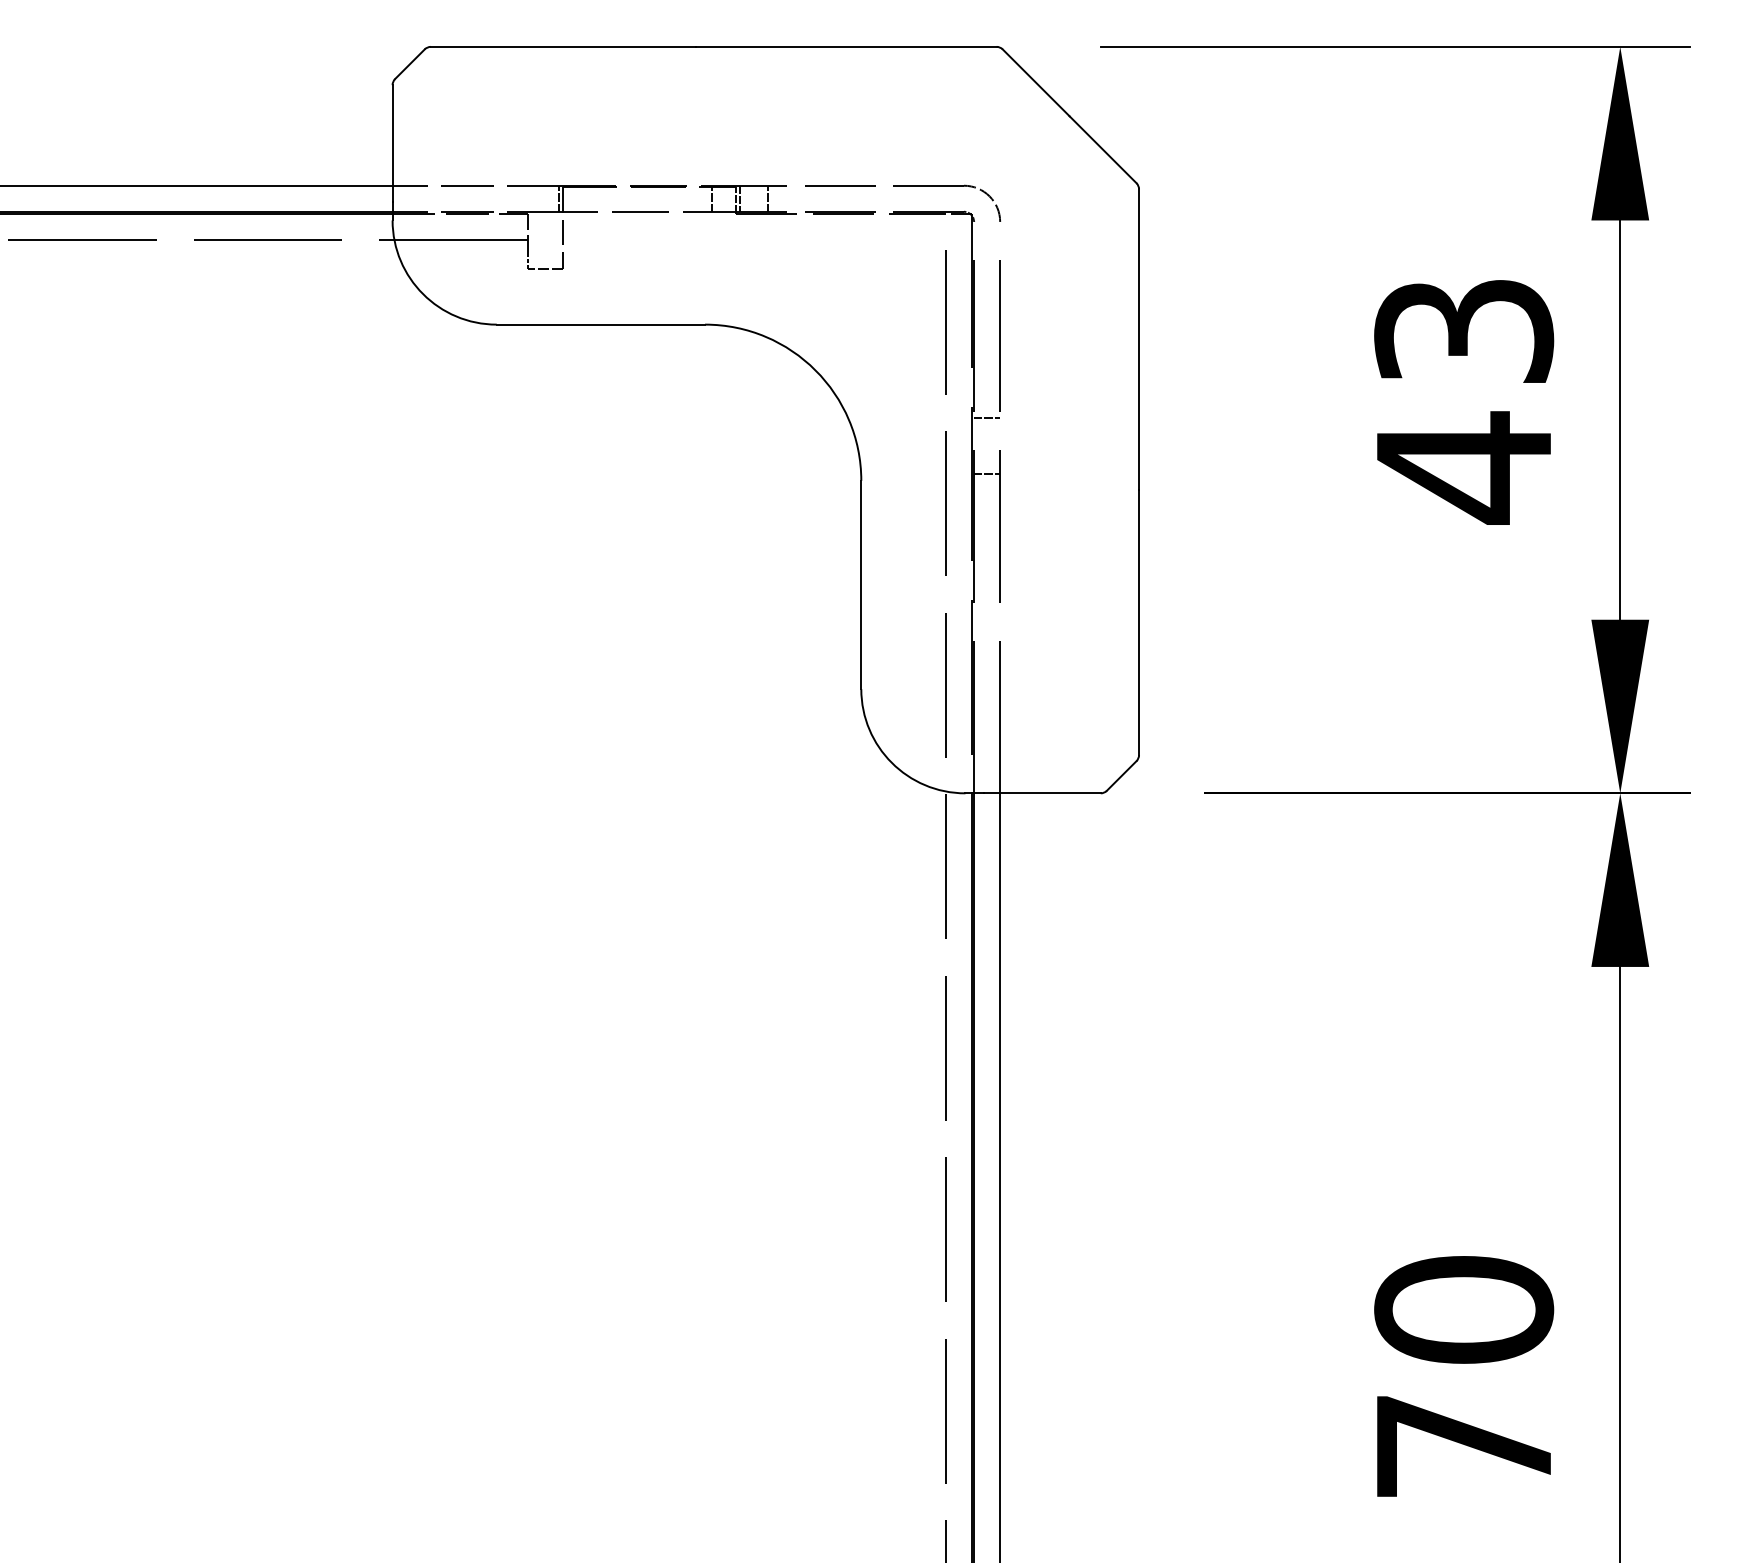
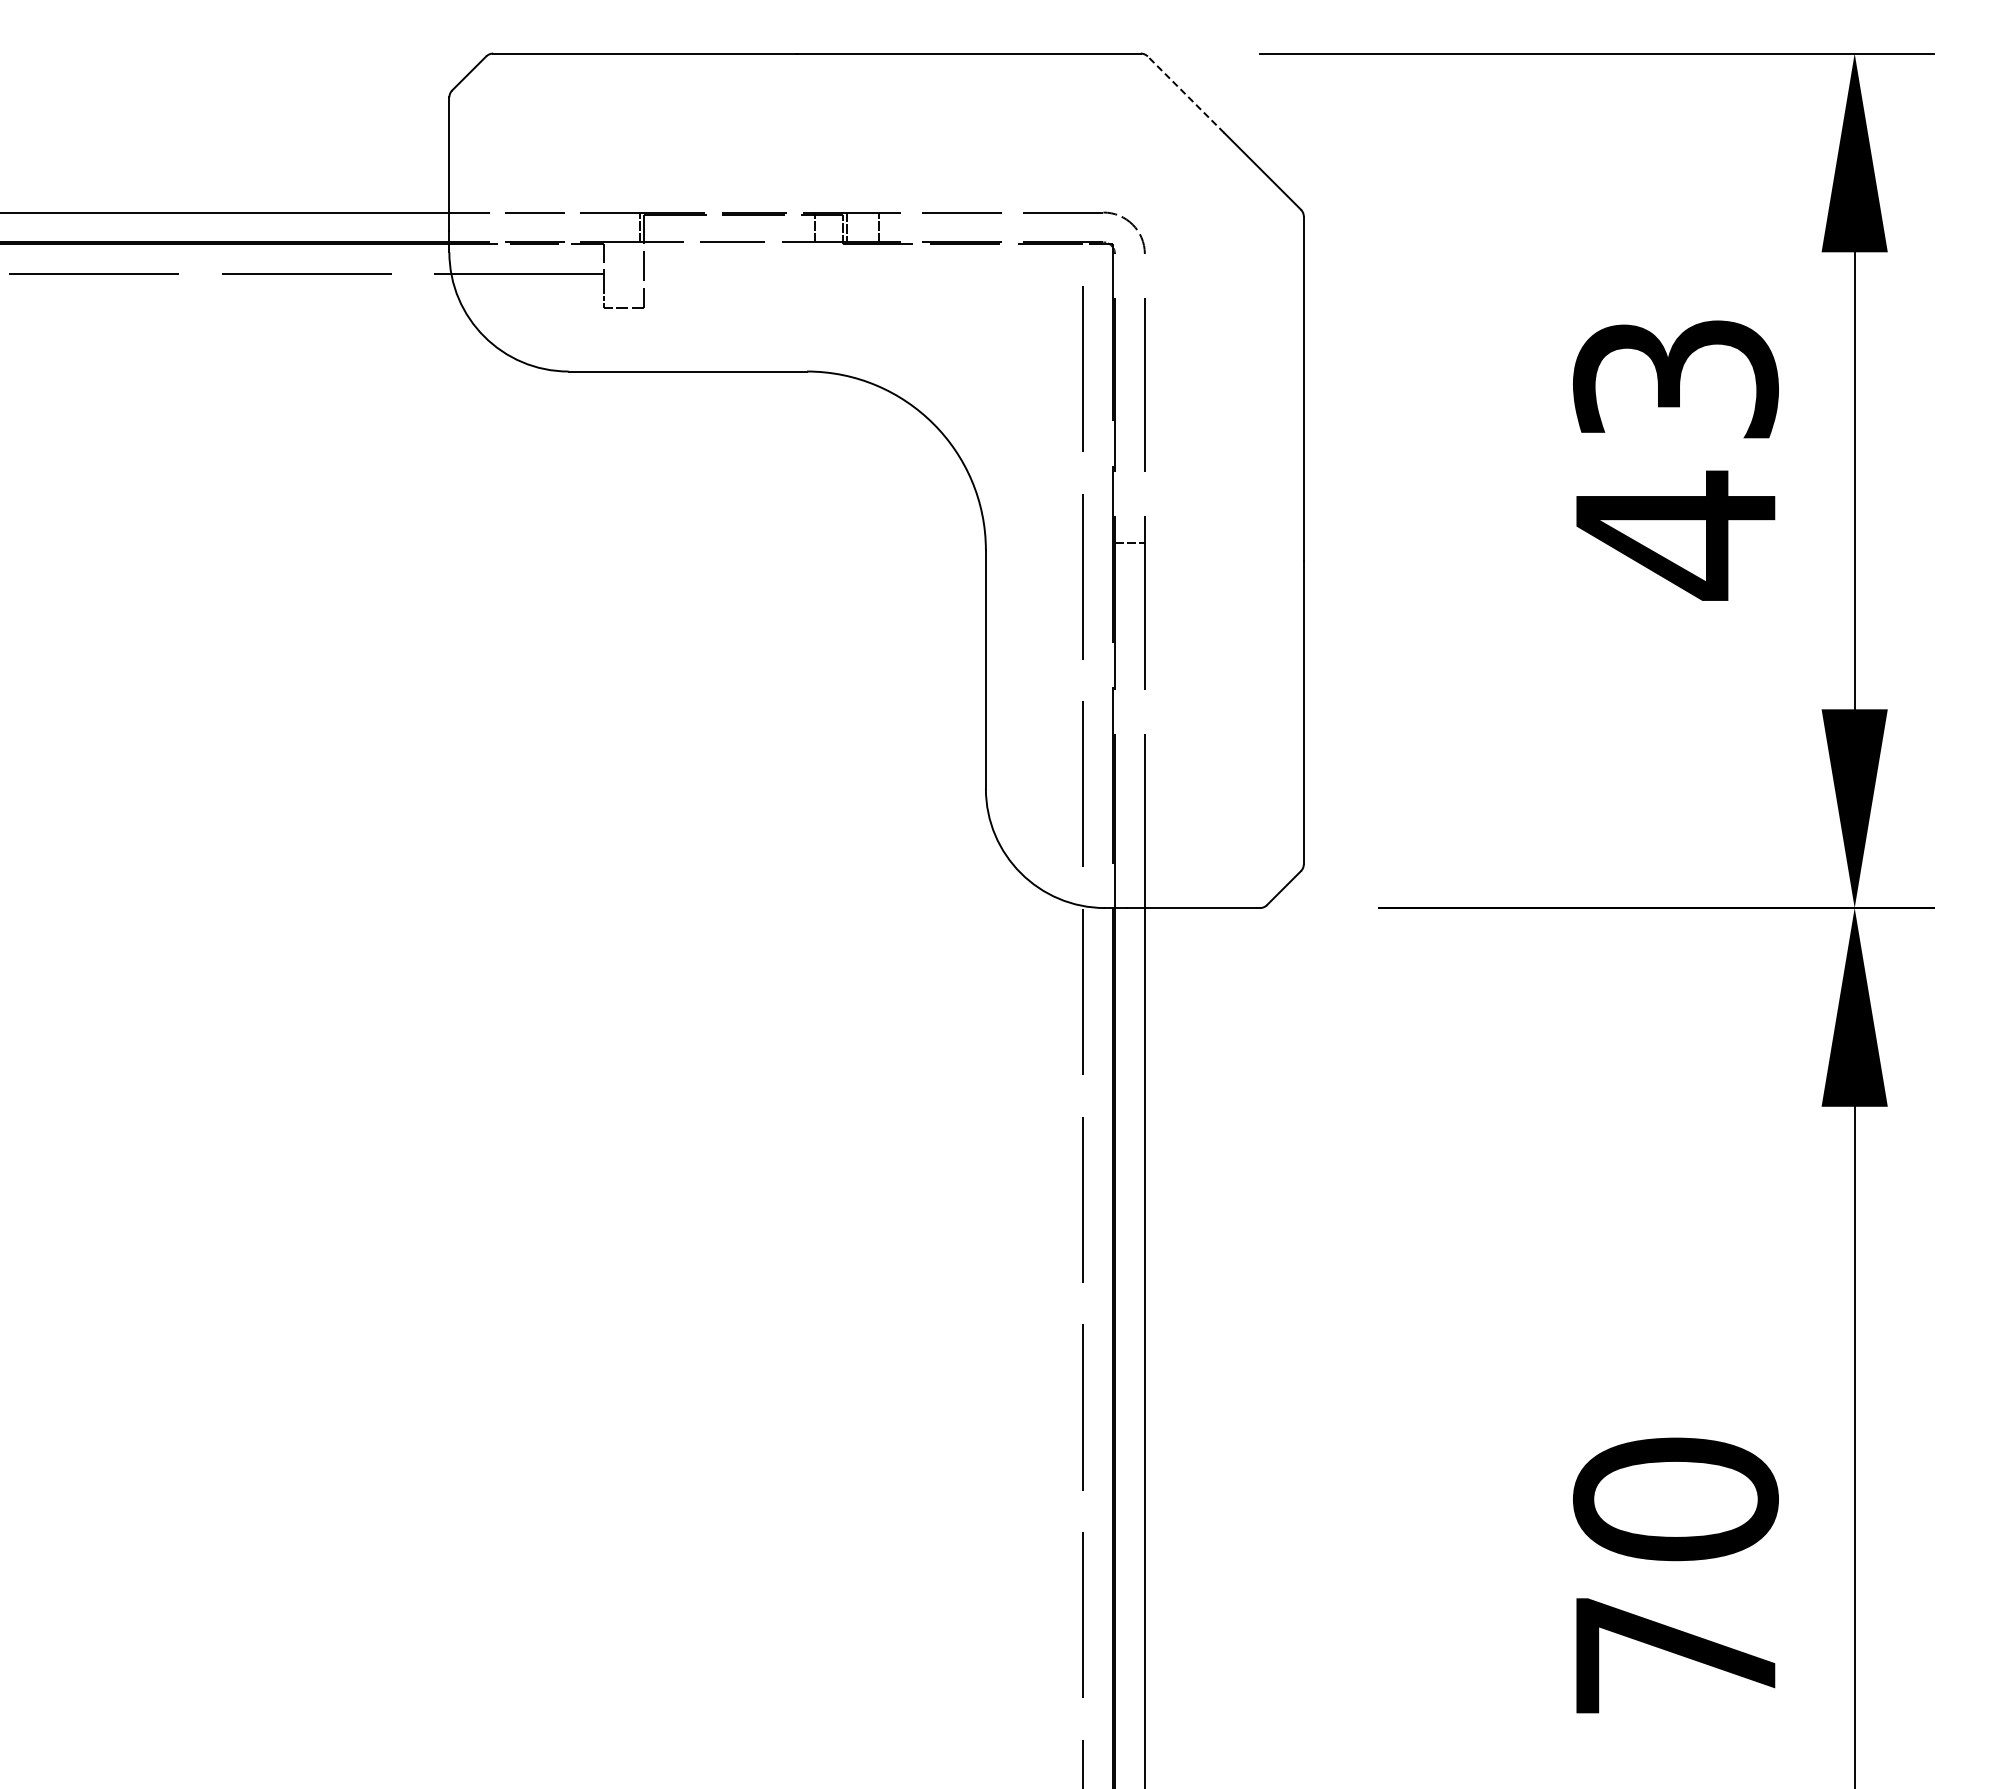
line: (1035, 82) -> (1185, 94), solid -> dashed
line: (986, 418) -> (1129, 478), removed

